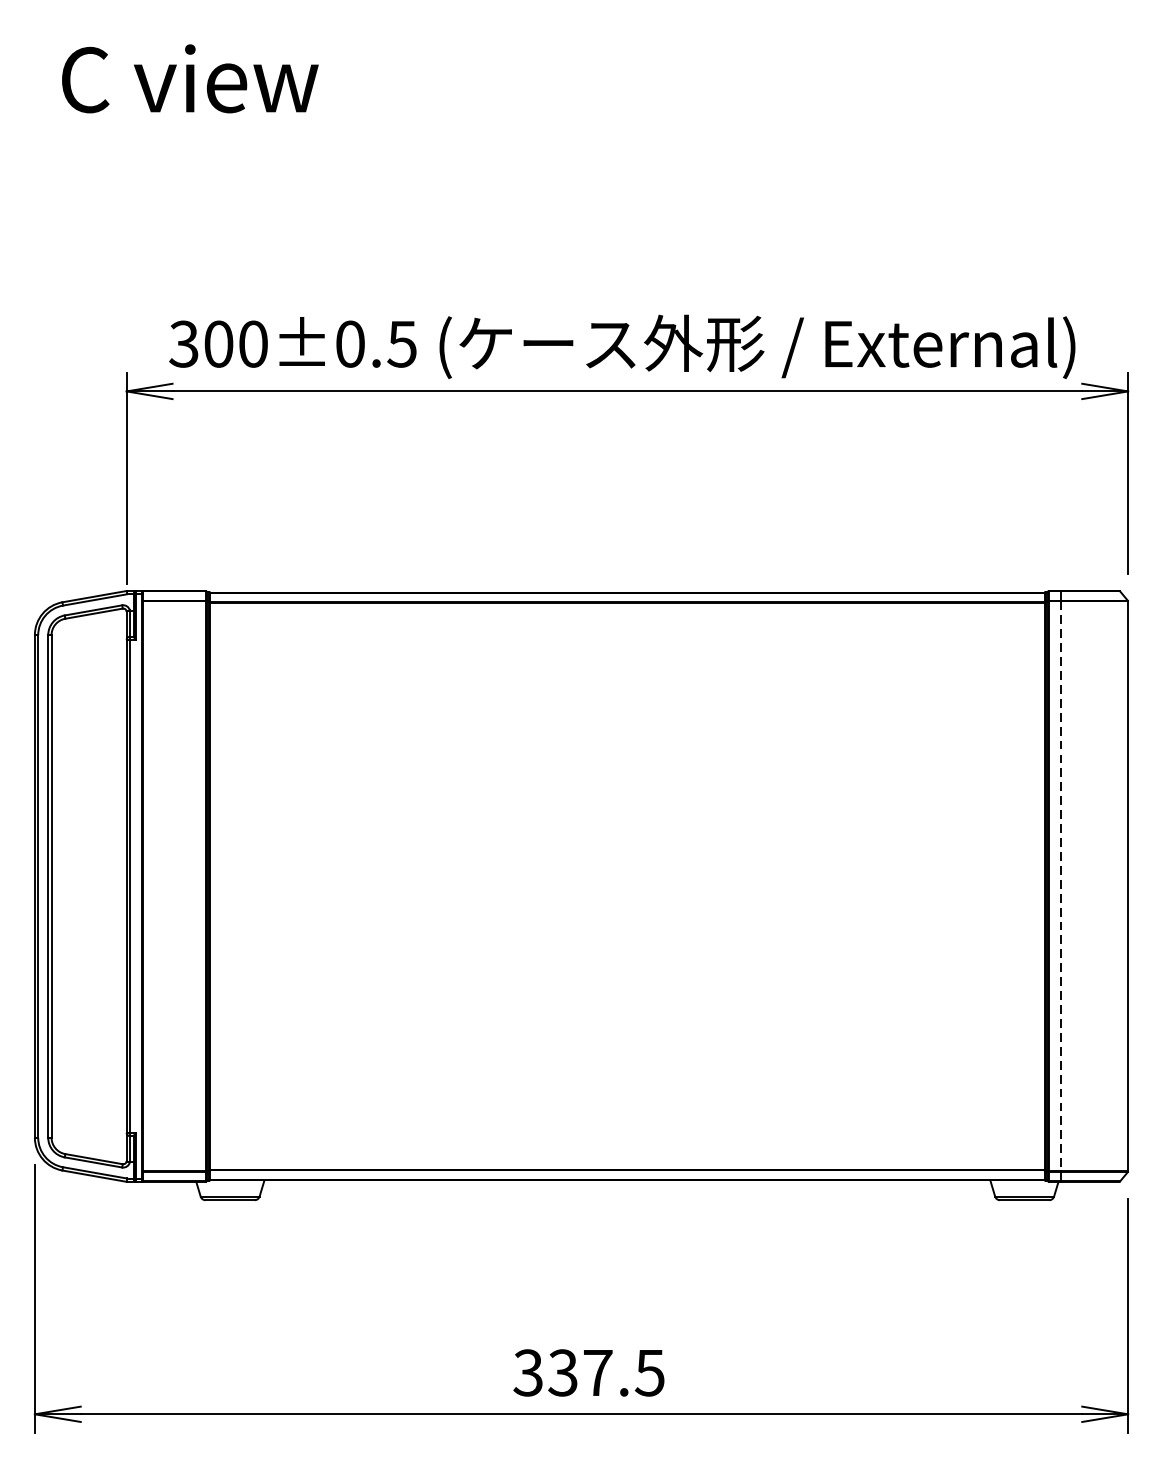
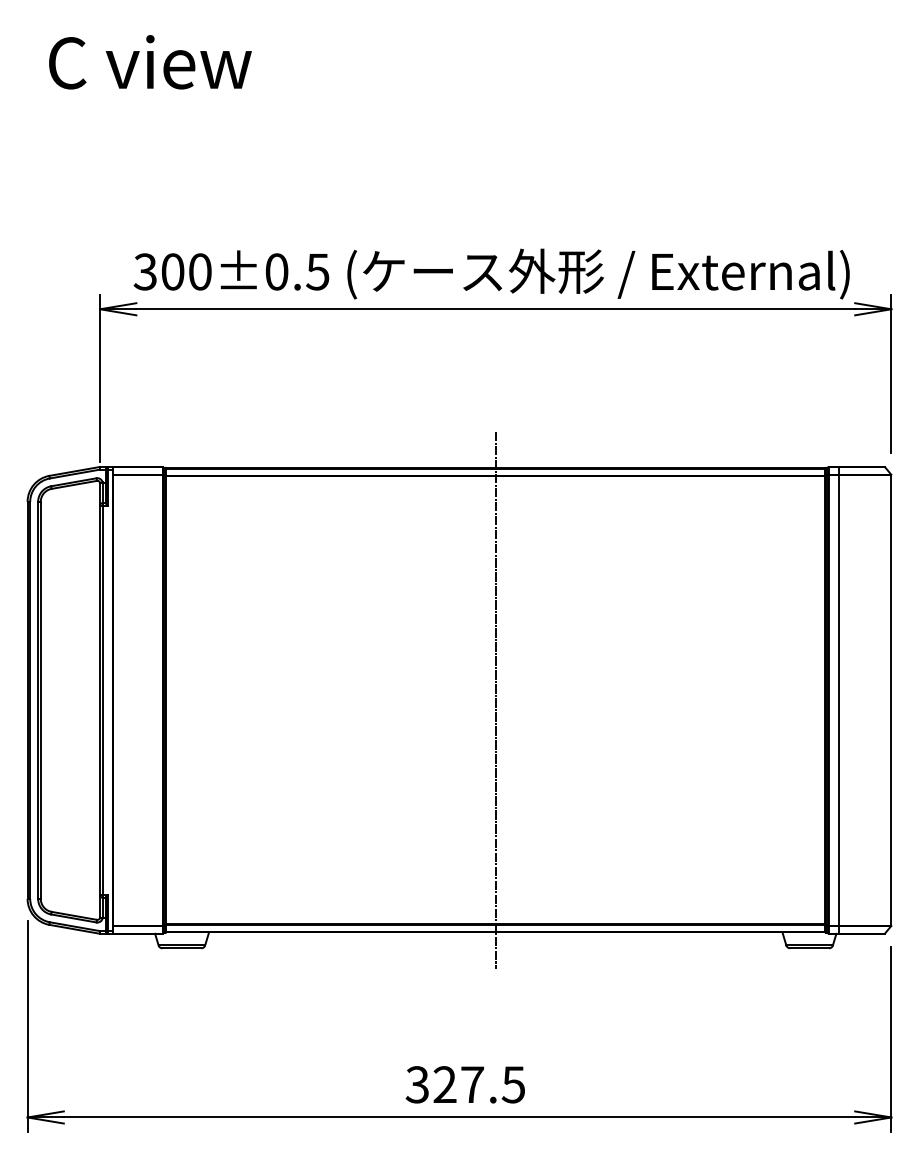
line: (627, 886) -> (495, 700), added
line: (1061, 886) -> (838, 700), dashed -> solid
text: (562, 1372) -> (444, 1084), 337.5 -> 327.5

